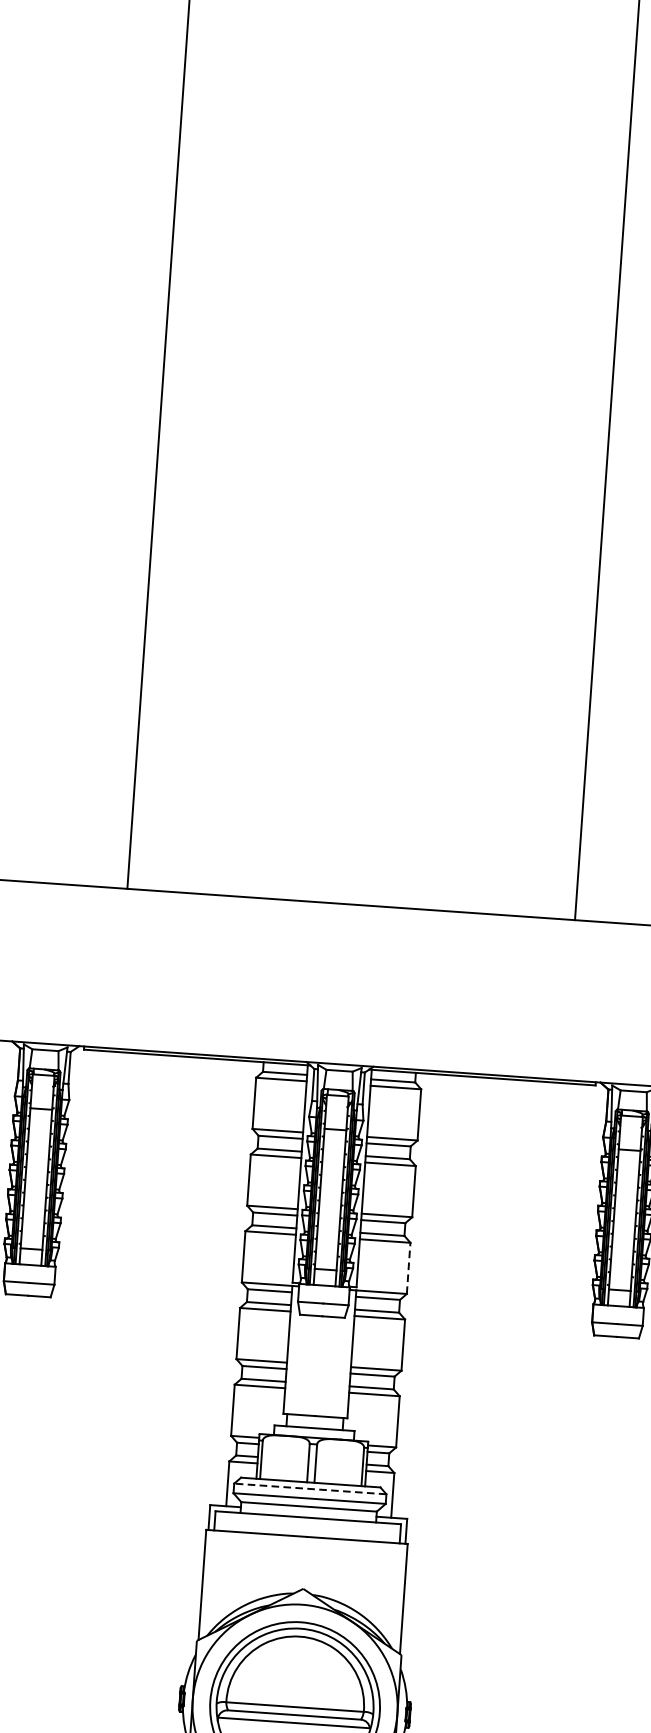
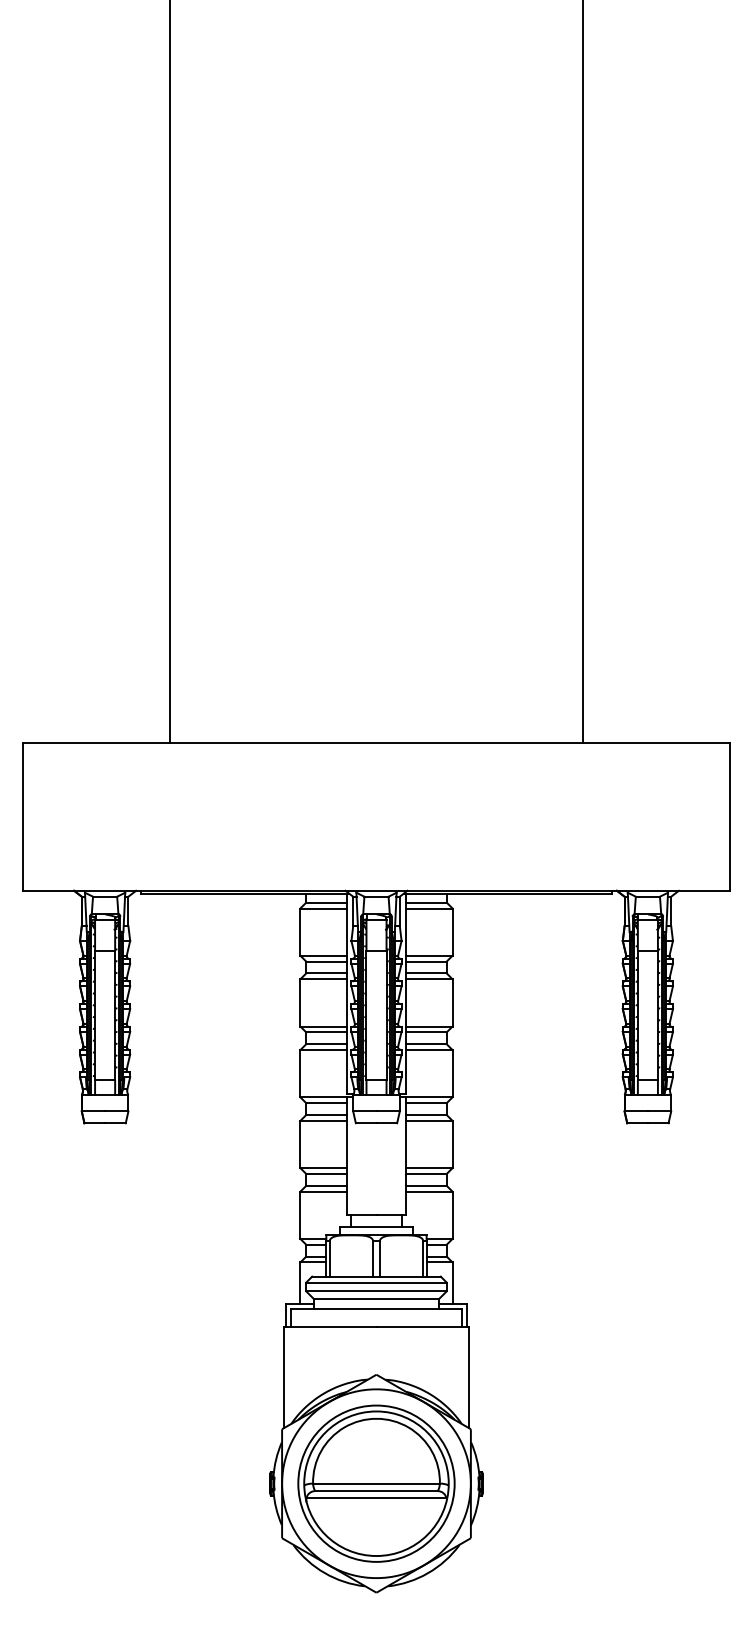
line: (408, 1268) -> (452, 1073), dashed -> solid
line: (310, 1488) -> (376, 1282), dashed -> solid

